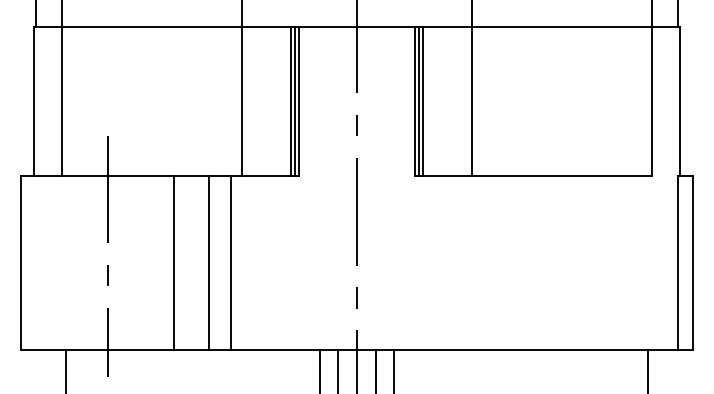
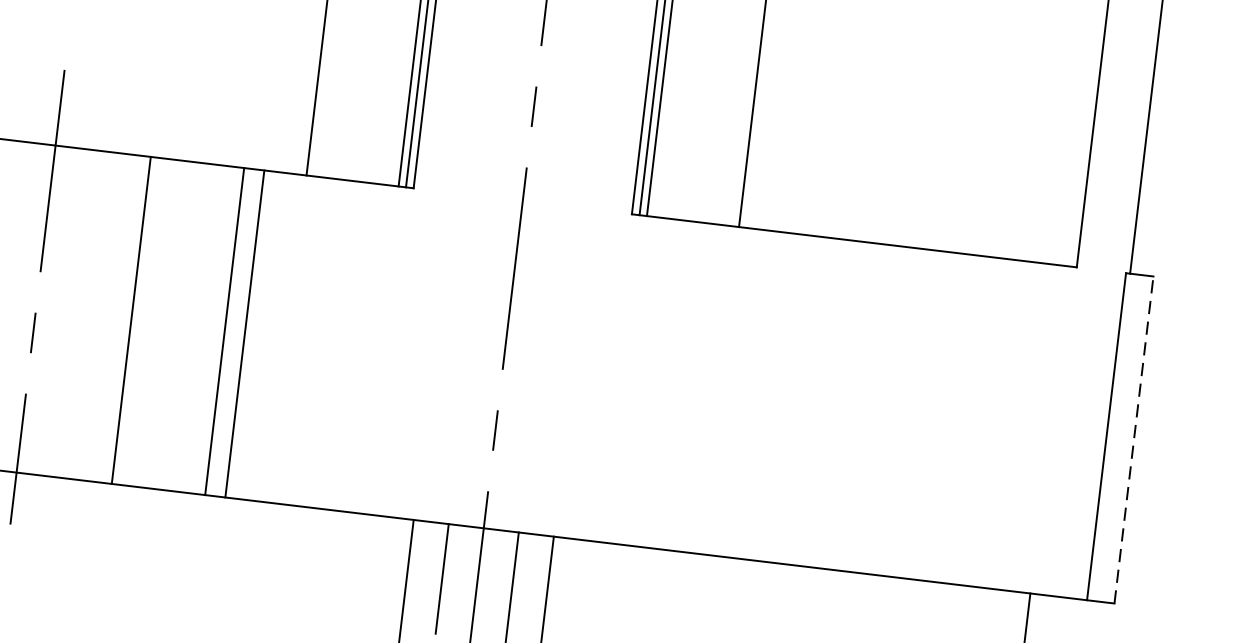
line: (174, 262) -> (132, 319), moved
line: (231, 262) -> (244, 333), moved
line: (692, 262) -> (1133, 439), solid -> dashed

